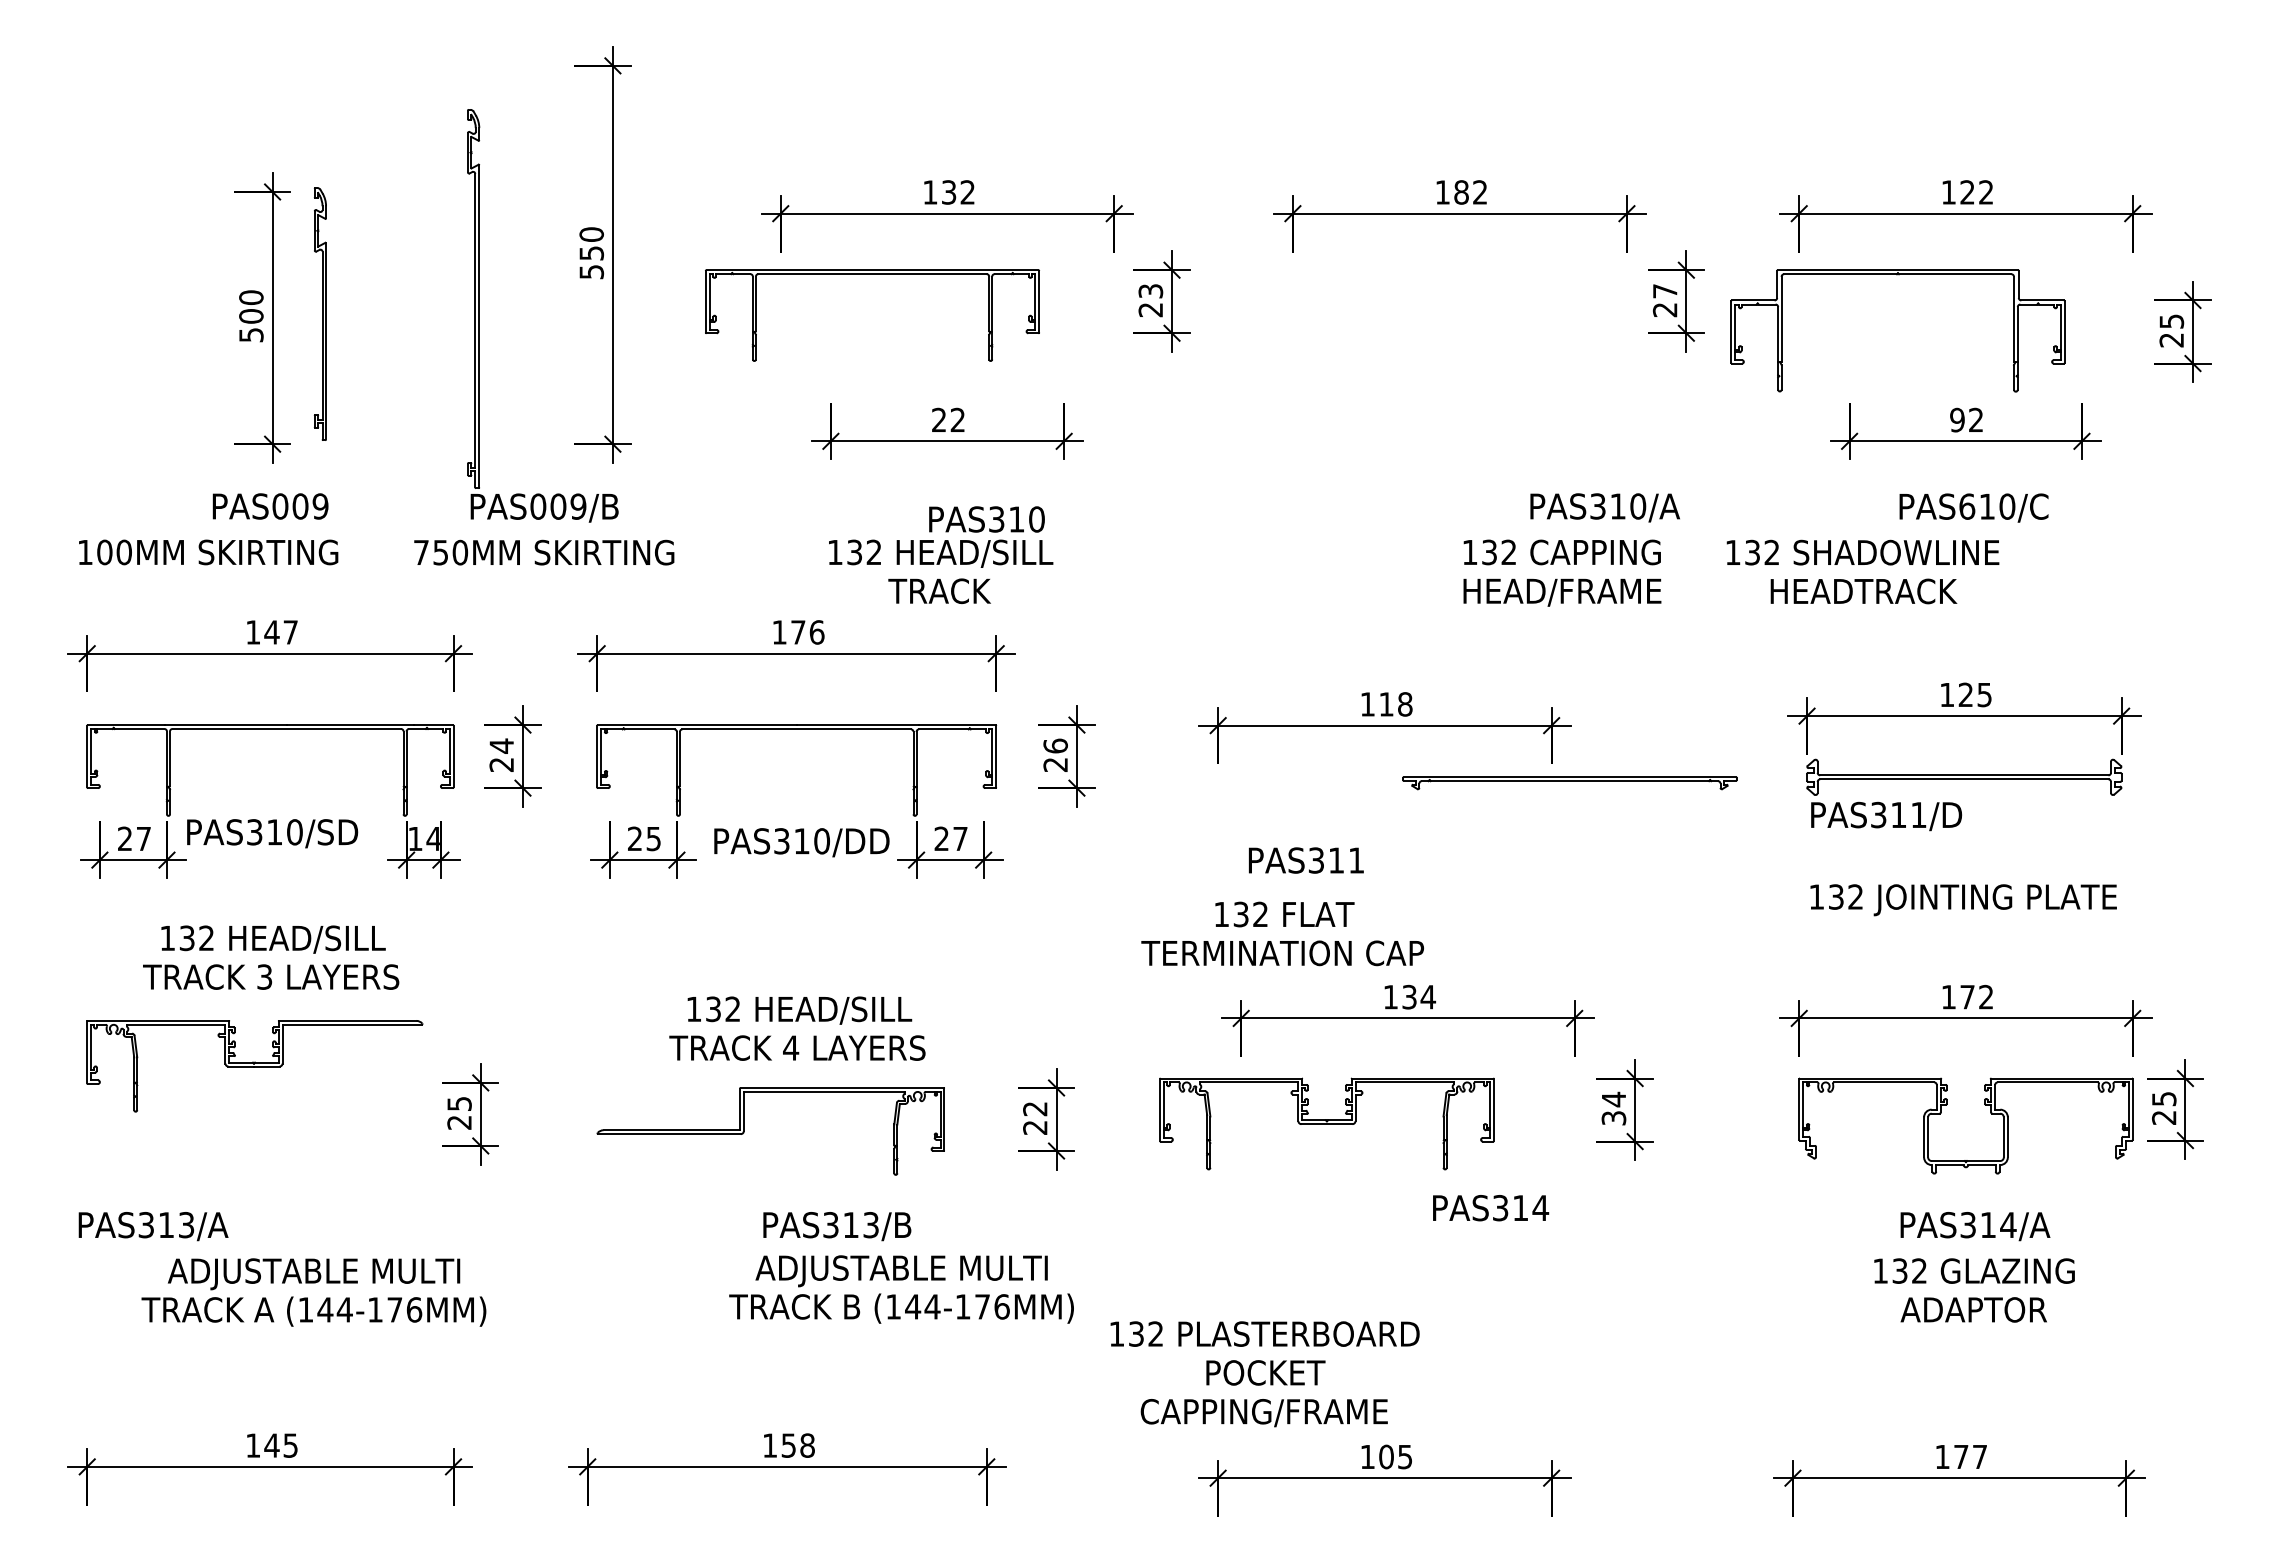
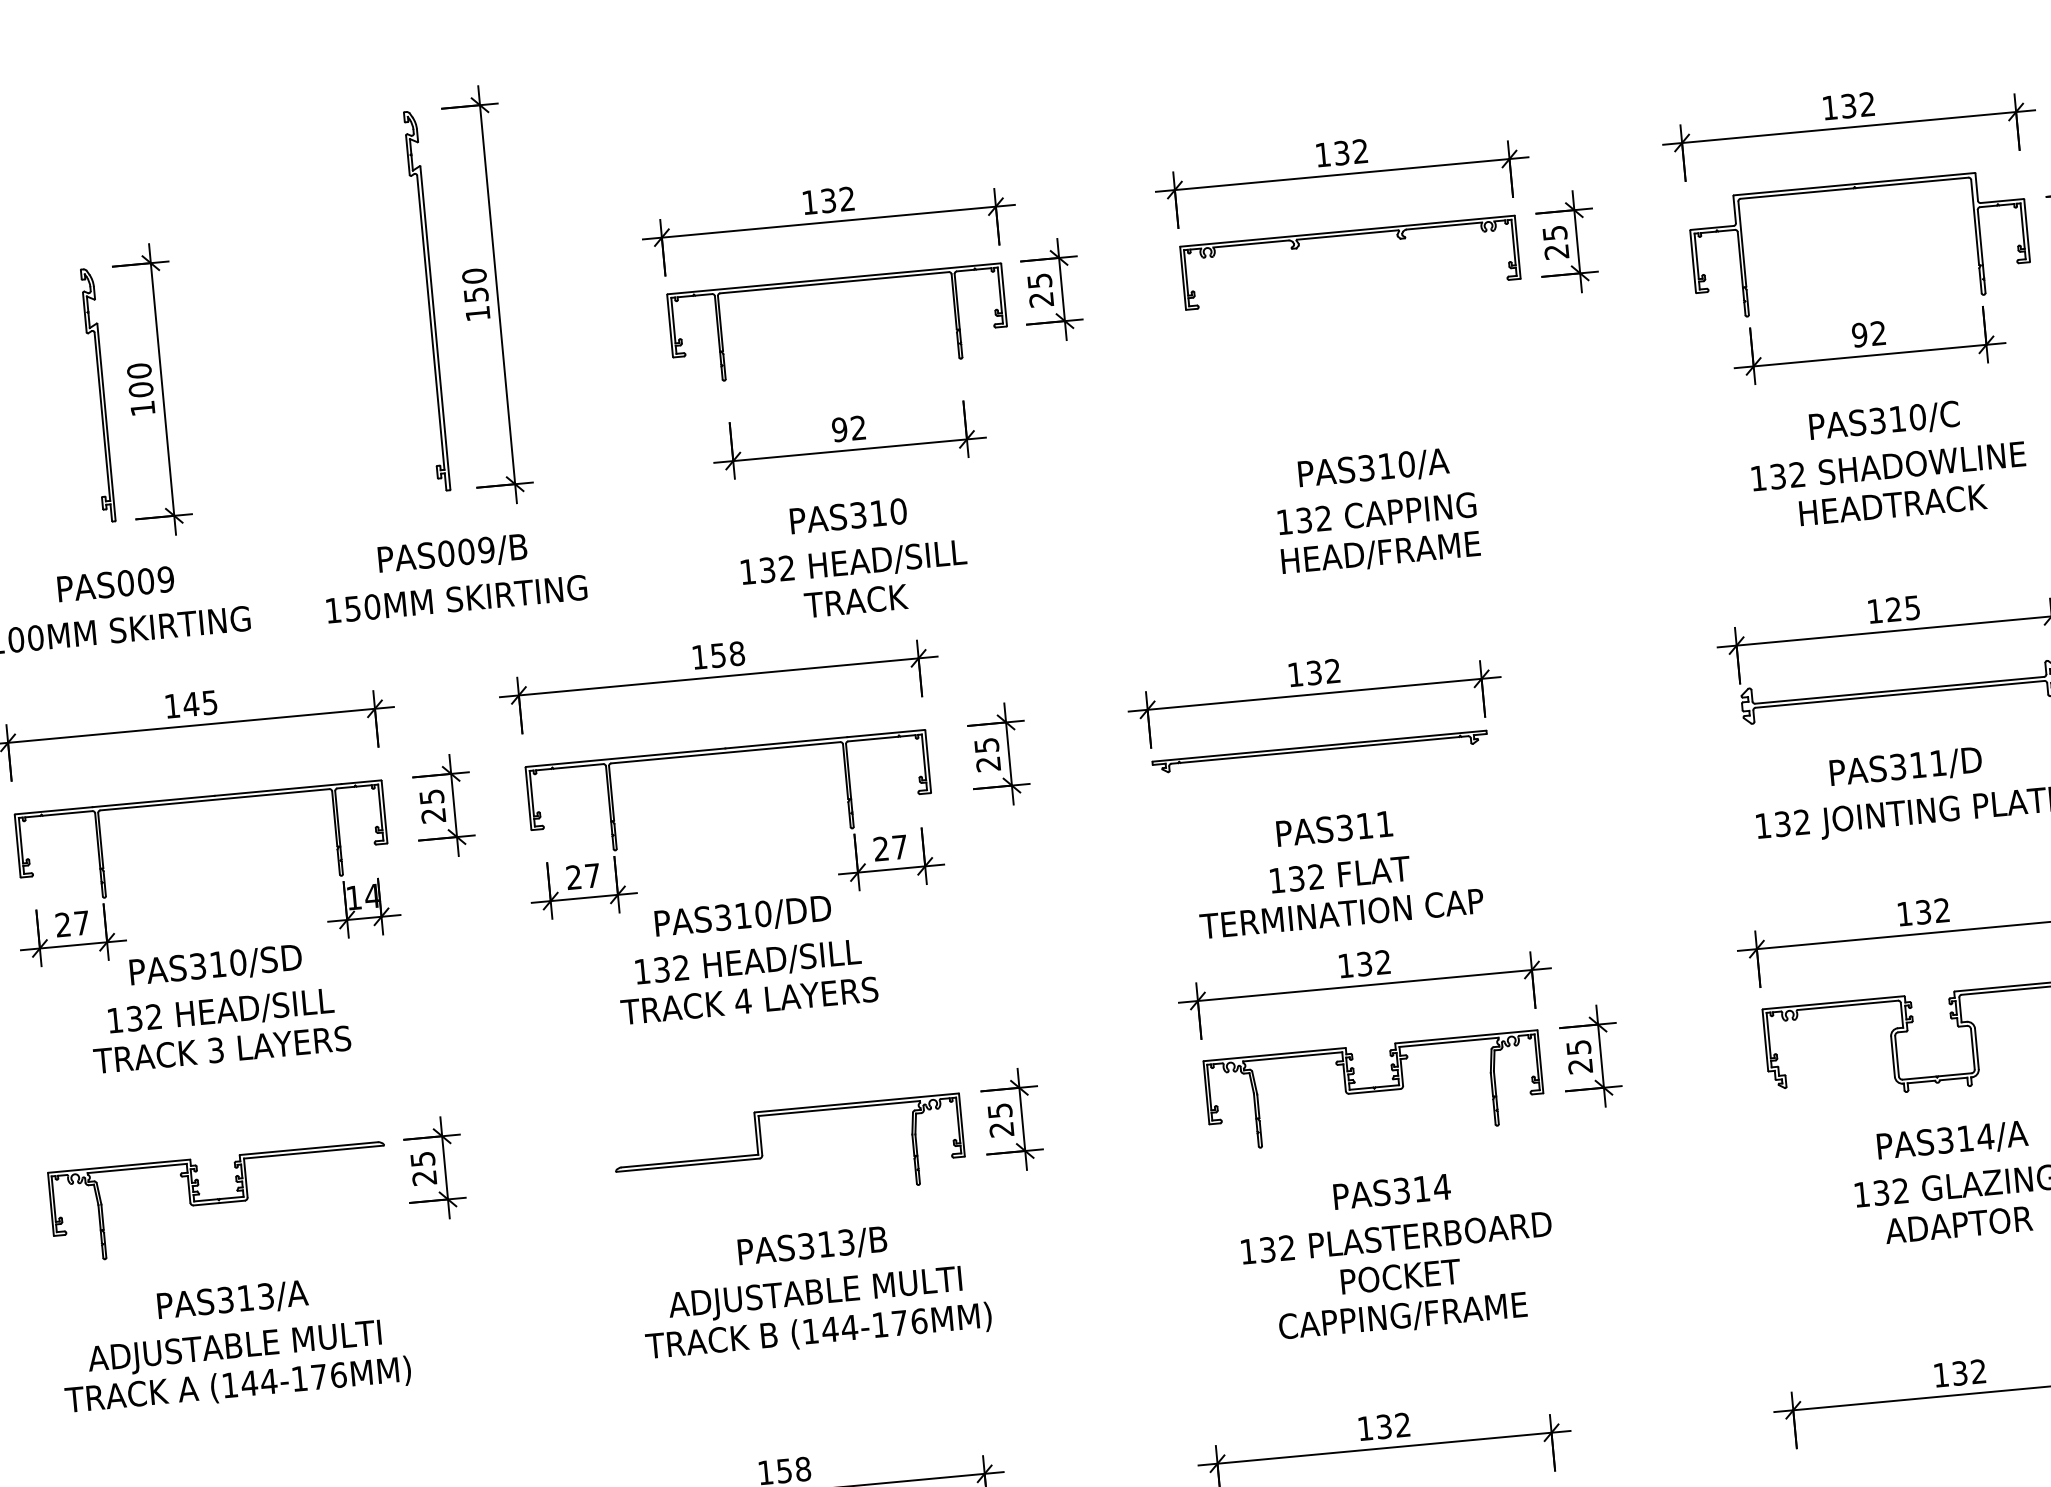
text: (1461, 192) -> (1341, 153), 182 -> 132
text: (1967, 192) -> (1848, 106), 122 -> 132
text: (591, 272) -> (477, 314), 550 -> 150
part: (872, 274) -> (834, 283), moved
part: (1459, 274) -> (1347, 235), added
part: (1897, 275) -> (1854, 189), moved
text: (1150, 290) -> (1039, 280), 23 -> 25
text: (1665, 291) -> (1555, 233), 27 -> 25
part: (473, 298) -> (427, 300), moved
part: (320, 313) -> (98, 394), moved
text: (251, 335) -> (143, 408), 500 -> 100
text: (938, 420) -> (839, 430), 22 -> 92
text: (270, 506) -> (115, 584), moved
text: (1967, 506) -> (1877, 420), PAS610/C -> PAS310/C
text: (1604, 507) -> (1373, 468), moved
text: (986, 519) -> (848, 516), moved
text: (421, 552) -> (333, 610), 750MM -> 150MM
text: (1862, 571) -> (1889, 485), moved
text: (1562, 572) -> (1379, 533), moved
text: (290, 632) -> (209, 702), 147 -> 145
text: (807, 632) -> (727, 654), 176 -> 158
text: (1395, 704) -> (1323, 672), 118 -> 132
text: (501, 745) -> (431, 796), 24 -> 25
text: (1055, 745) -> (986, 744), 26 -> 25
part: (1569, 783) -> (1319, 752), moved
text: (1886, 816) -> (1906, 767), moved
text: (272, 833) -> (215, 965), moved
text: (653, 839) -> (592, 876), 25 -> 27
text: (801, 842) -> (742, 917), moved
text: (1306, 860) -> (1334, 828), moved
text: (1282, 933) -> (1339, 893), moved
text: (1428, 996) -> (1383, 961), 134 -> 132
text: (1967, 996) -> (1923, 911), 172 -> 132
text: (797, 1028) -> (747, 981), moved
part: (254, 1066) -> (219, 1202), moved
text: (1614, 1108) -> (1580, 1056), 34 -> 25
text: (1035, 1109) -> (1000, 1111), 22 -> 25
part: (1326, 1123) -> (1374, 1090), moved
part: (744, 1131) -> (762, 1155), moved
text: (1491, 1208) -> (1392, 1192), moved
text: (153, 1226) -> (232, 1300), moved
text: (901, 1289) -> (816, 1313), moved
text: (313, 1292) -> (235, 1367), moved
text: (1264, 1374) -> (1399, 1278), moved
text: (1395, 1456) -> (1393, 1425), 105 -> 132
text: (1970, 1456) -> (1969, 1372), 177 -> 132

